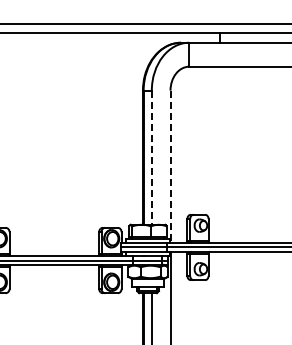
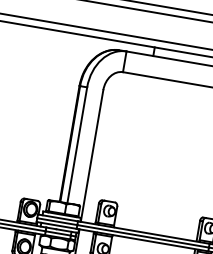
line: (151, 158) -> (76, 145), dashed -> solid
line: (170, 167) -> (91, 156), dashed -> solid

